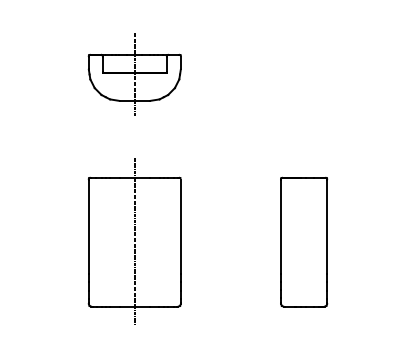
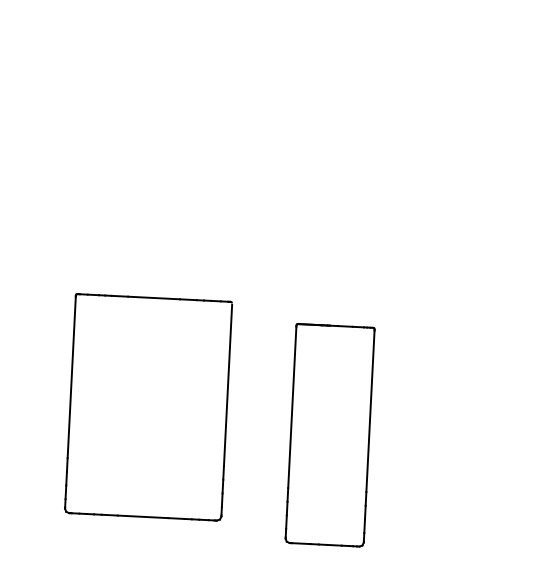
part: (134, 74) -> (162, 122), removed
line: (134, 241) -> (148, 406), removed
part: (304, 241) -> (330, 434), moved

